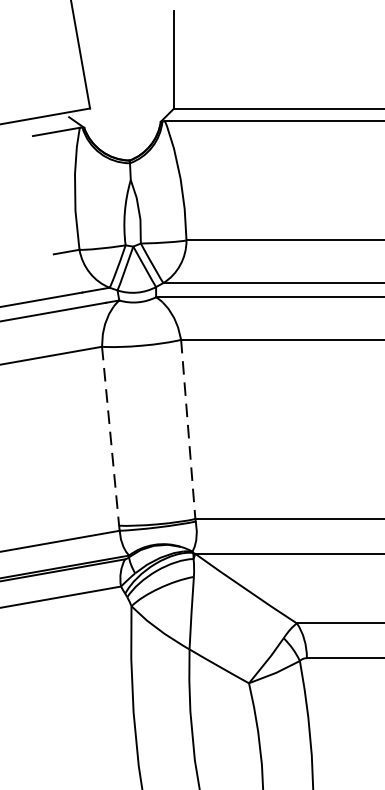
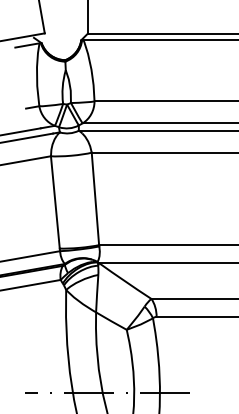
line: (188, 430) -> (95, 199), dashed -> solid
line: (110, 436) -> (55, 202), dashed -> solid

